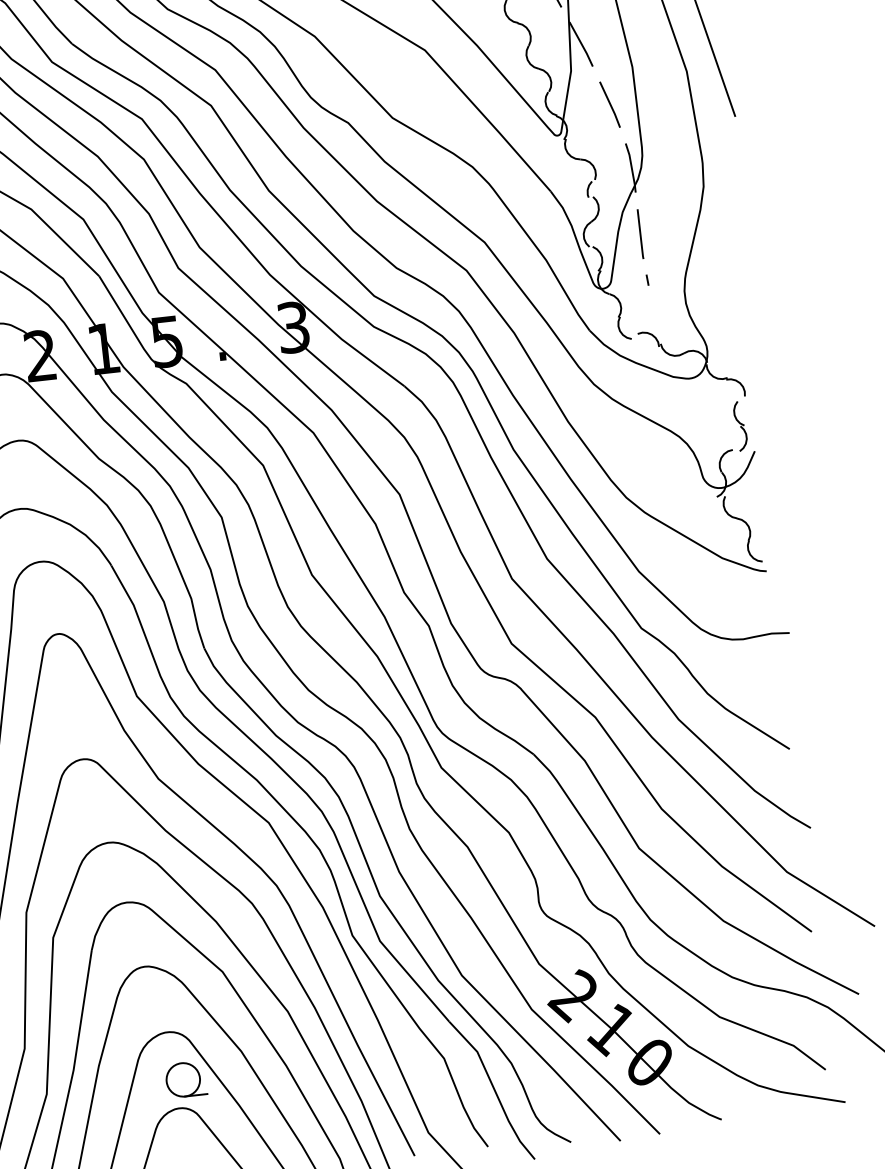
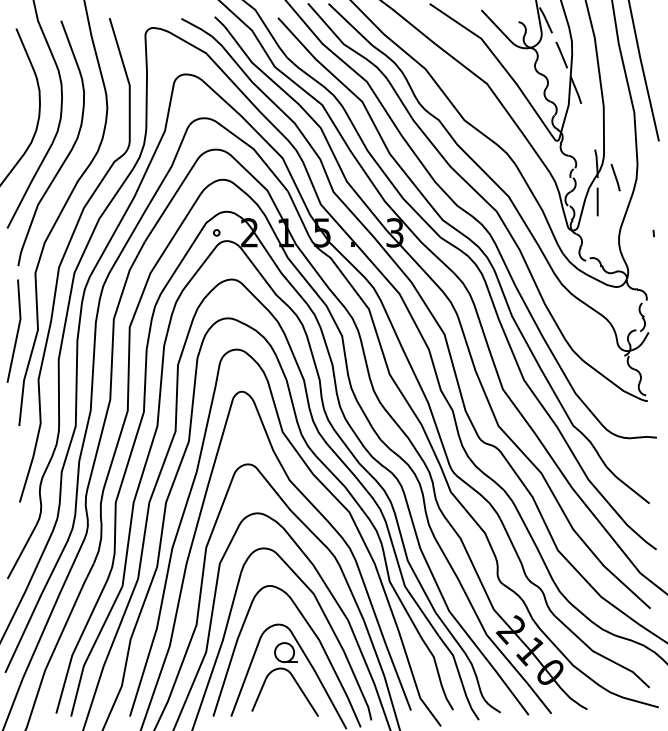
line: (609, 104) -> (615, 177), moved
line: (647, 280) -> (653, 233), moved

